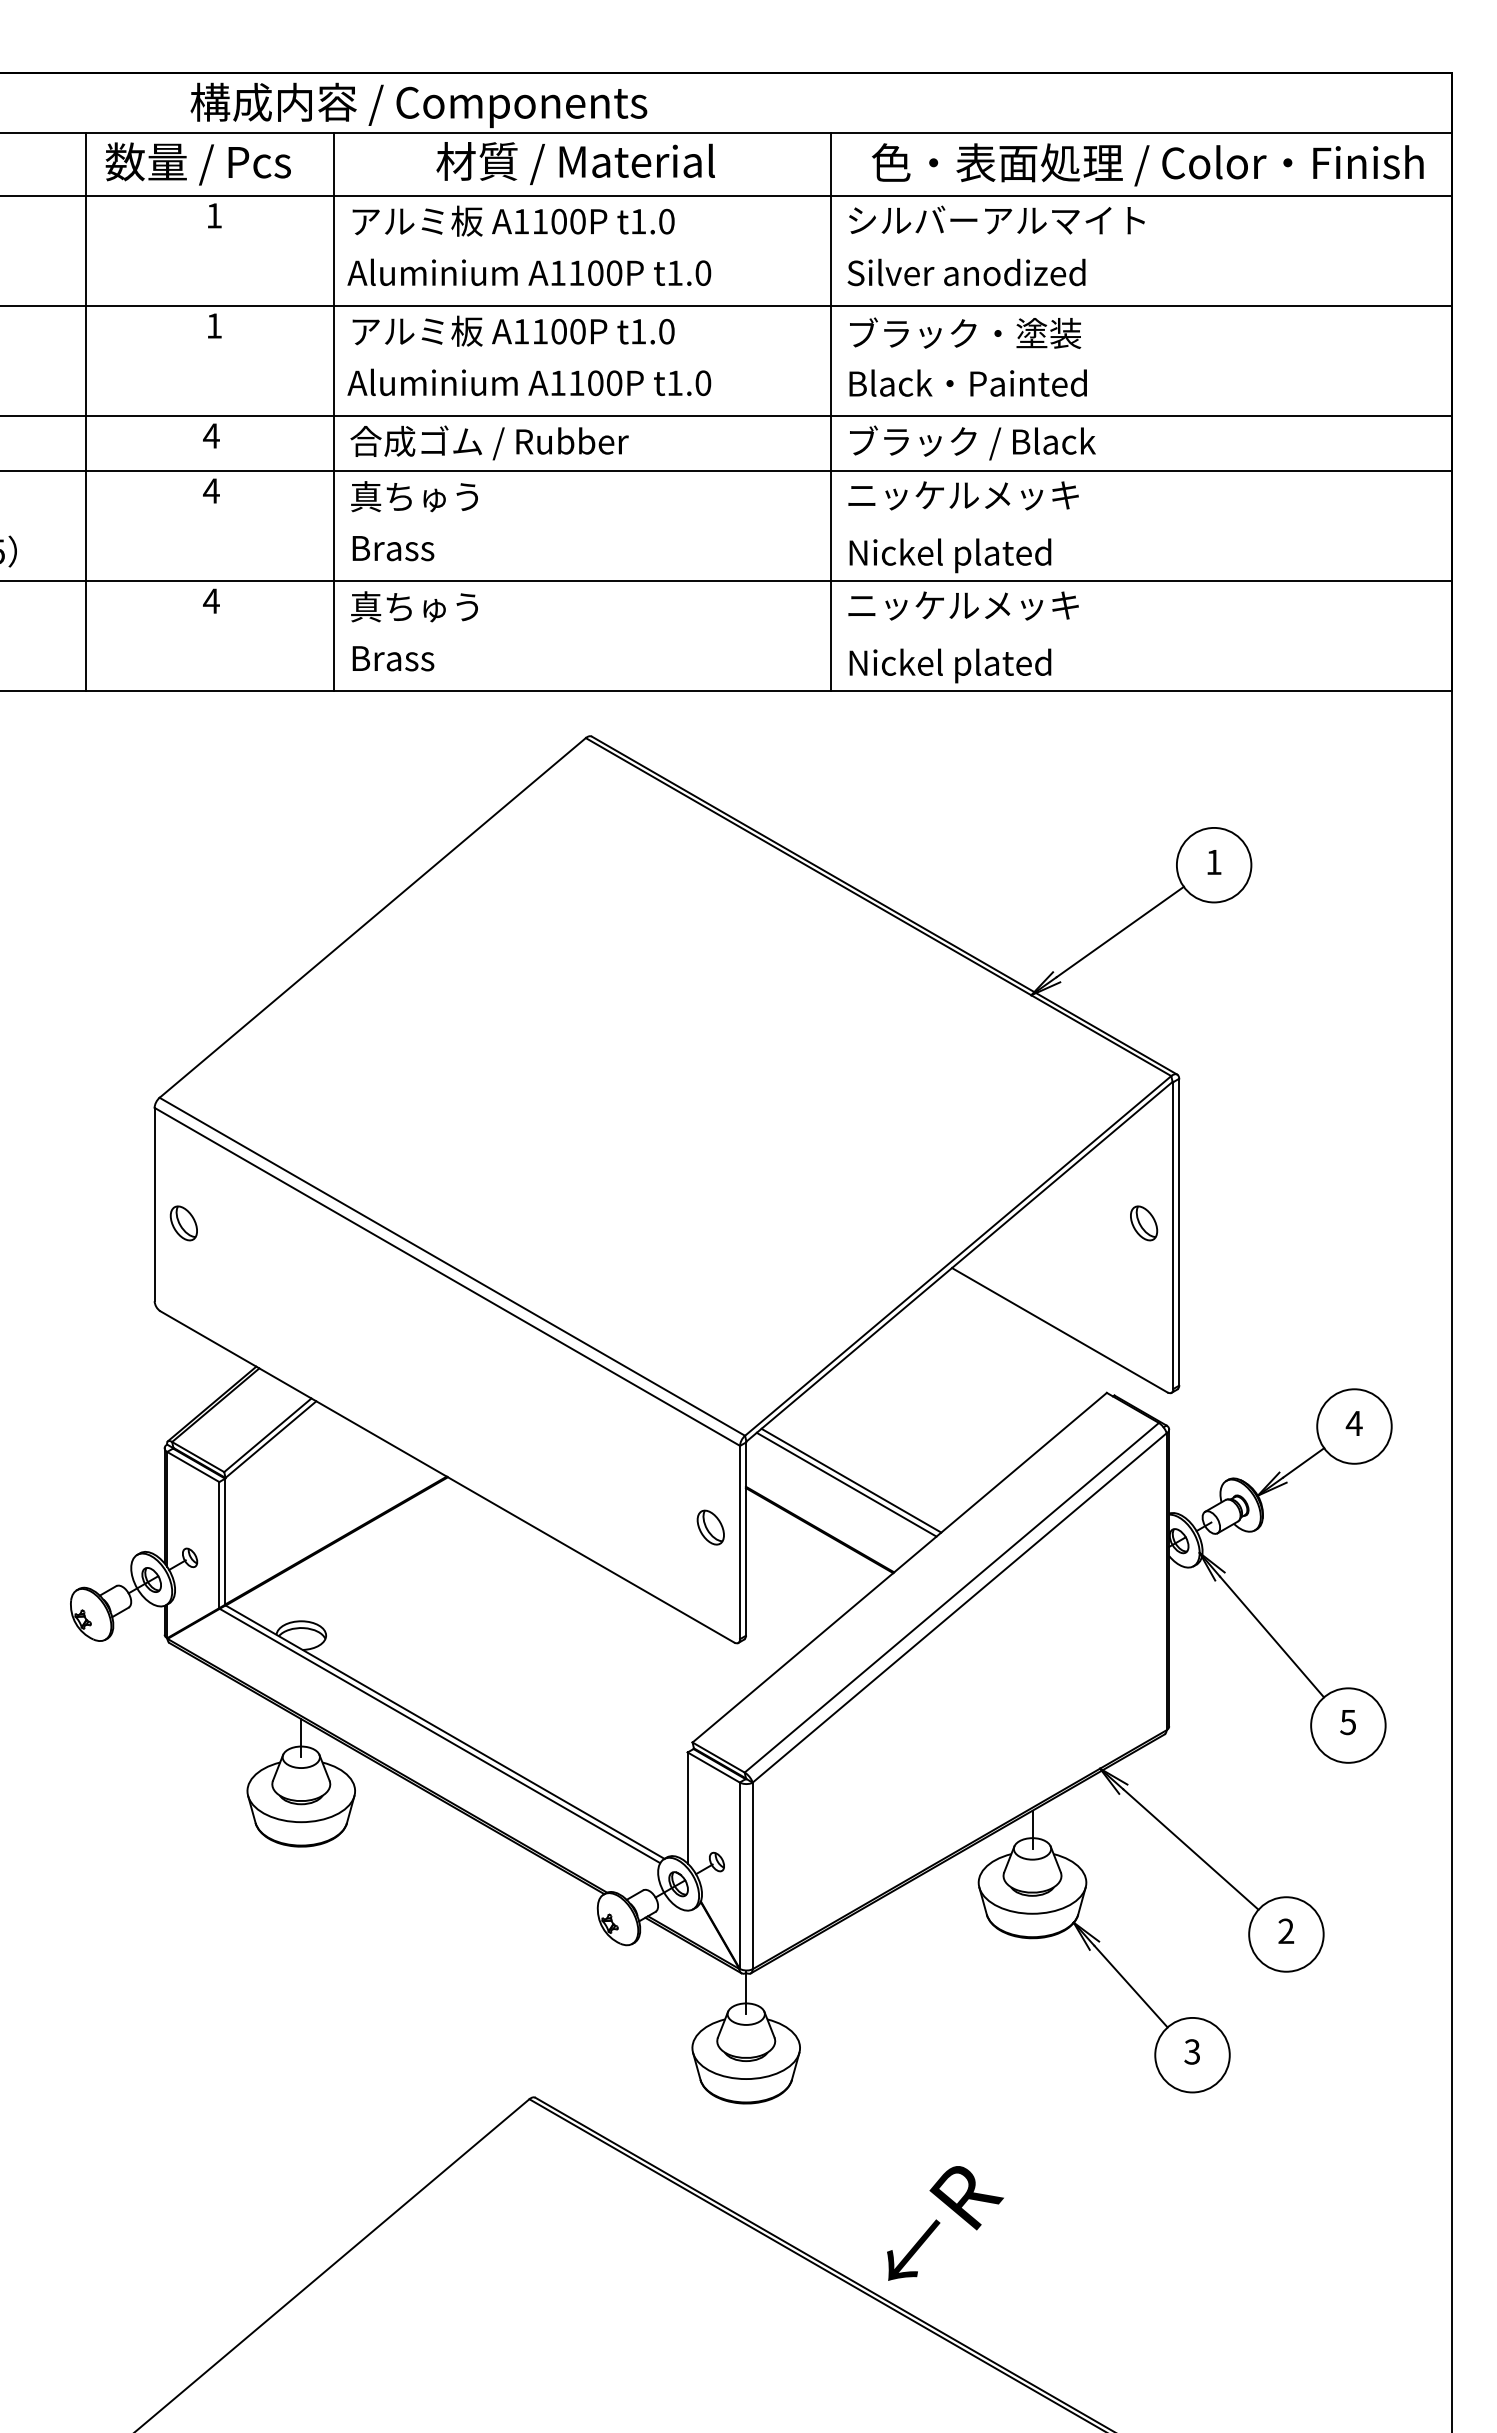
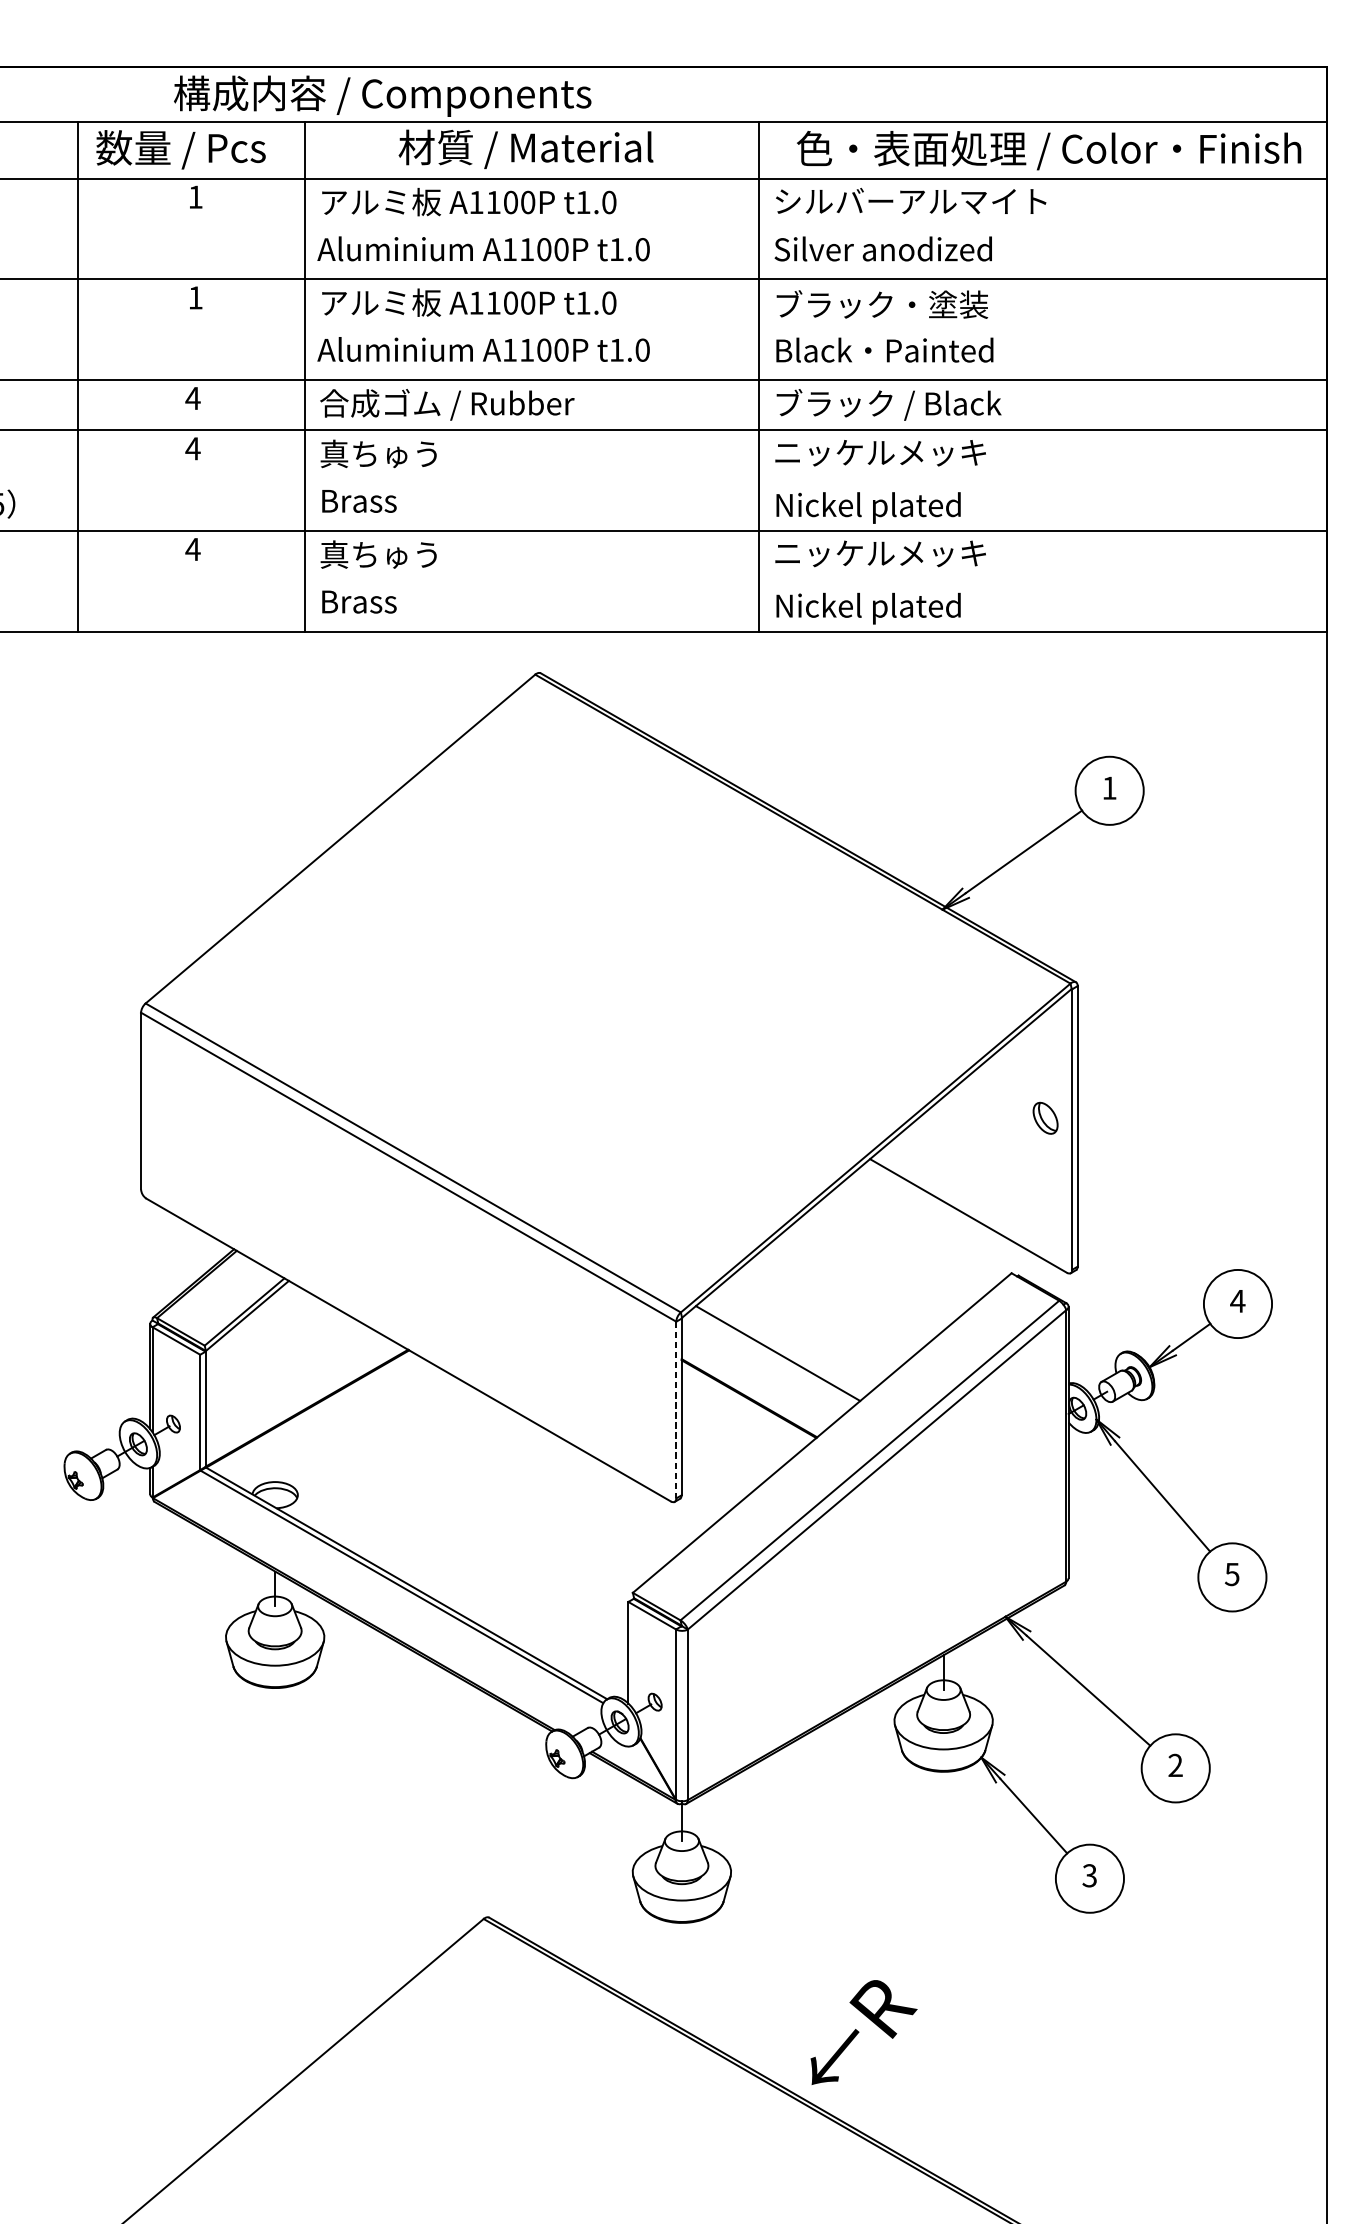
part: (183, 1223) -> (167, 1118), removed
line: (846, 1484) -> (773, 1357), removed
part: (710, 1527) -> (649, 1396), removed
line: (740, 1542) -> (676, 1410), solid -> dashed

